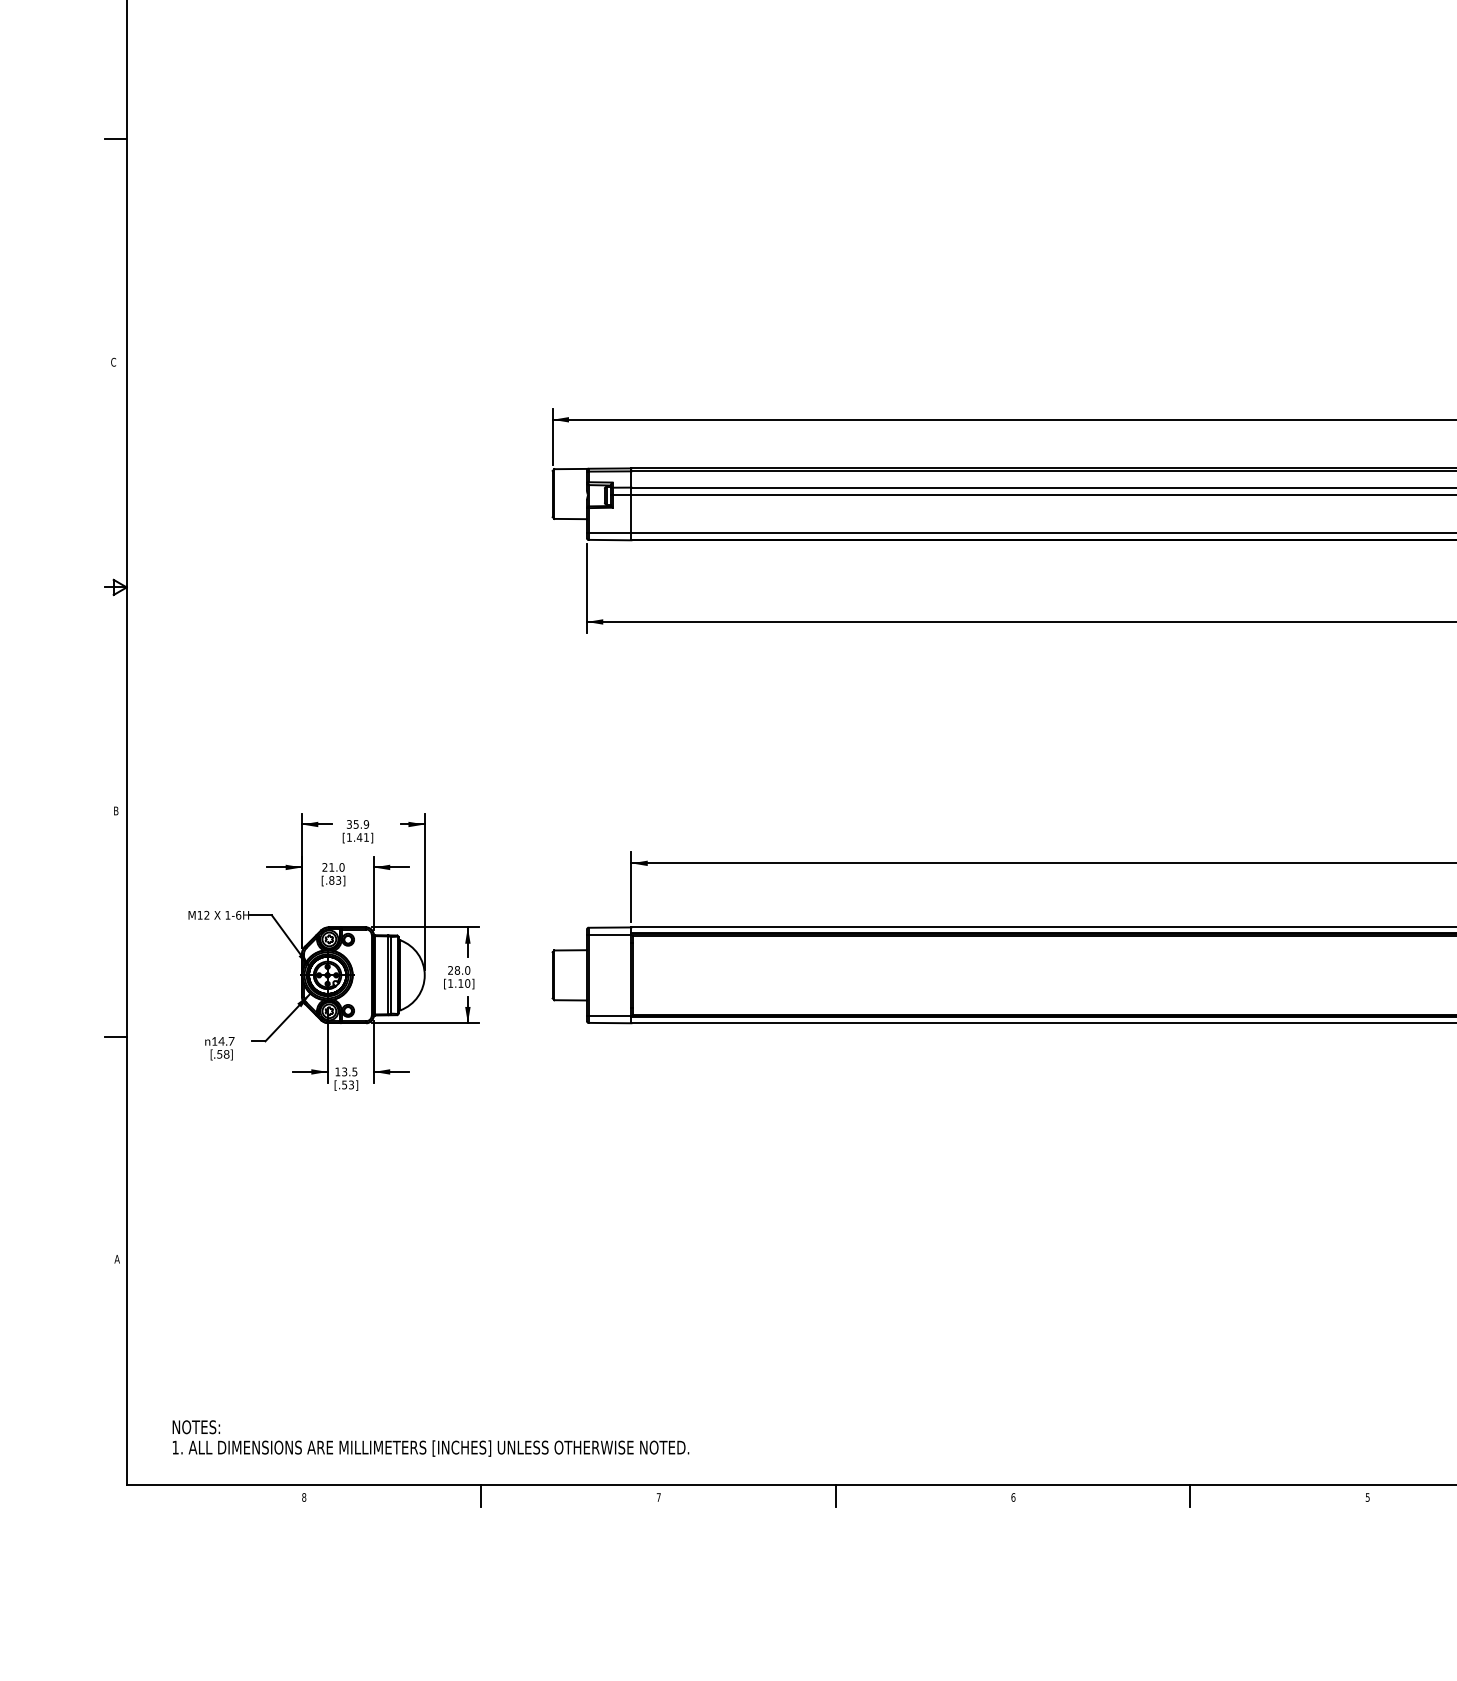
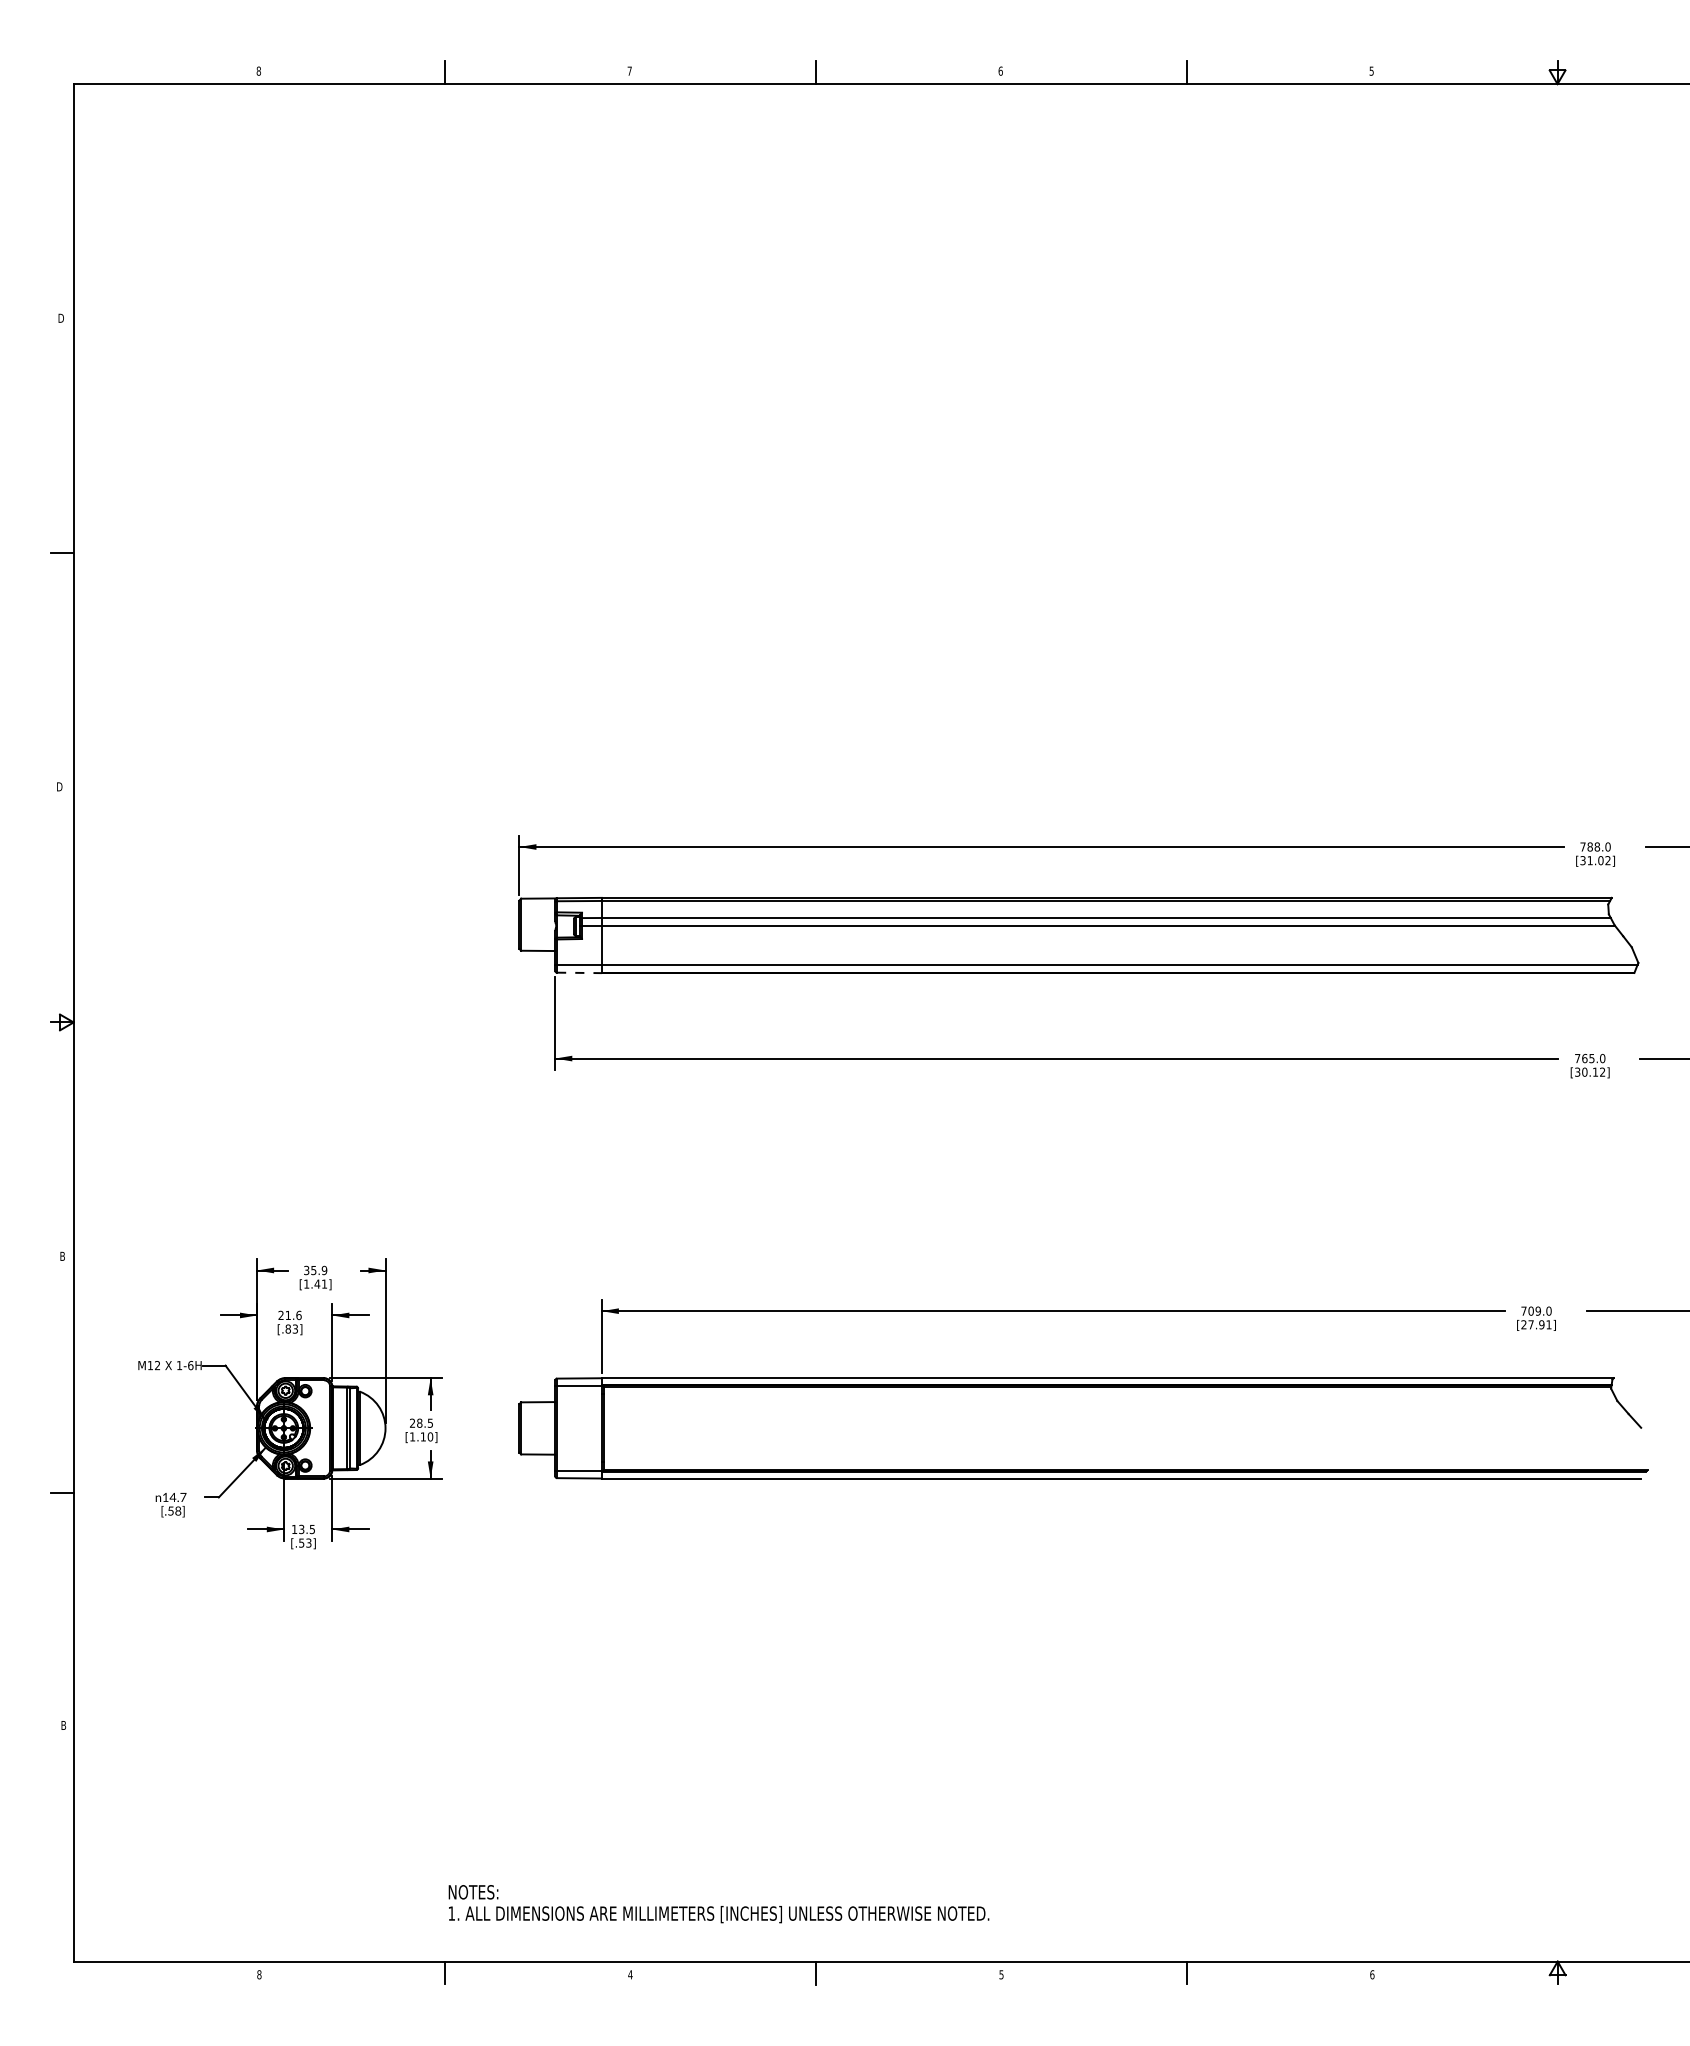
text: (113, 361) -> (59, 786), C -> D
line: (610, 539) -> (579, 972), solid -> dashed
text: (341, 866) -> (298, 1314), 21.0 -> 21.6
text: (467, 969) -> (430, 1422), 28.0 -> 28.5
text: (117, 1259) -> (63, 1725), A -> B
text: (430, 1438) -> (718, 1904), moved
text: (658, 1497) -> (630, 1974), 7 -> 4
text: (1013, 1497) -> (1001, 1974), 6 -> 5
text: (1367, 1497) -> (1372, 1974), 5 -> 6

